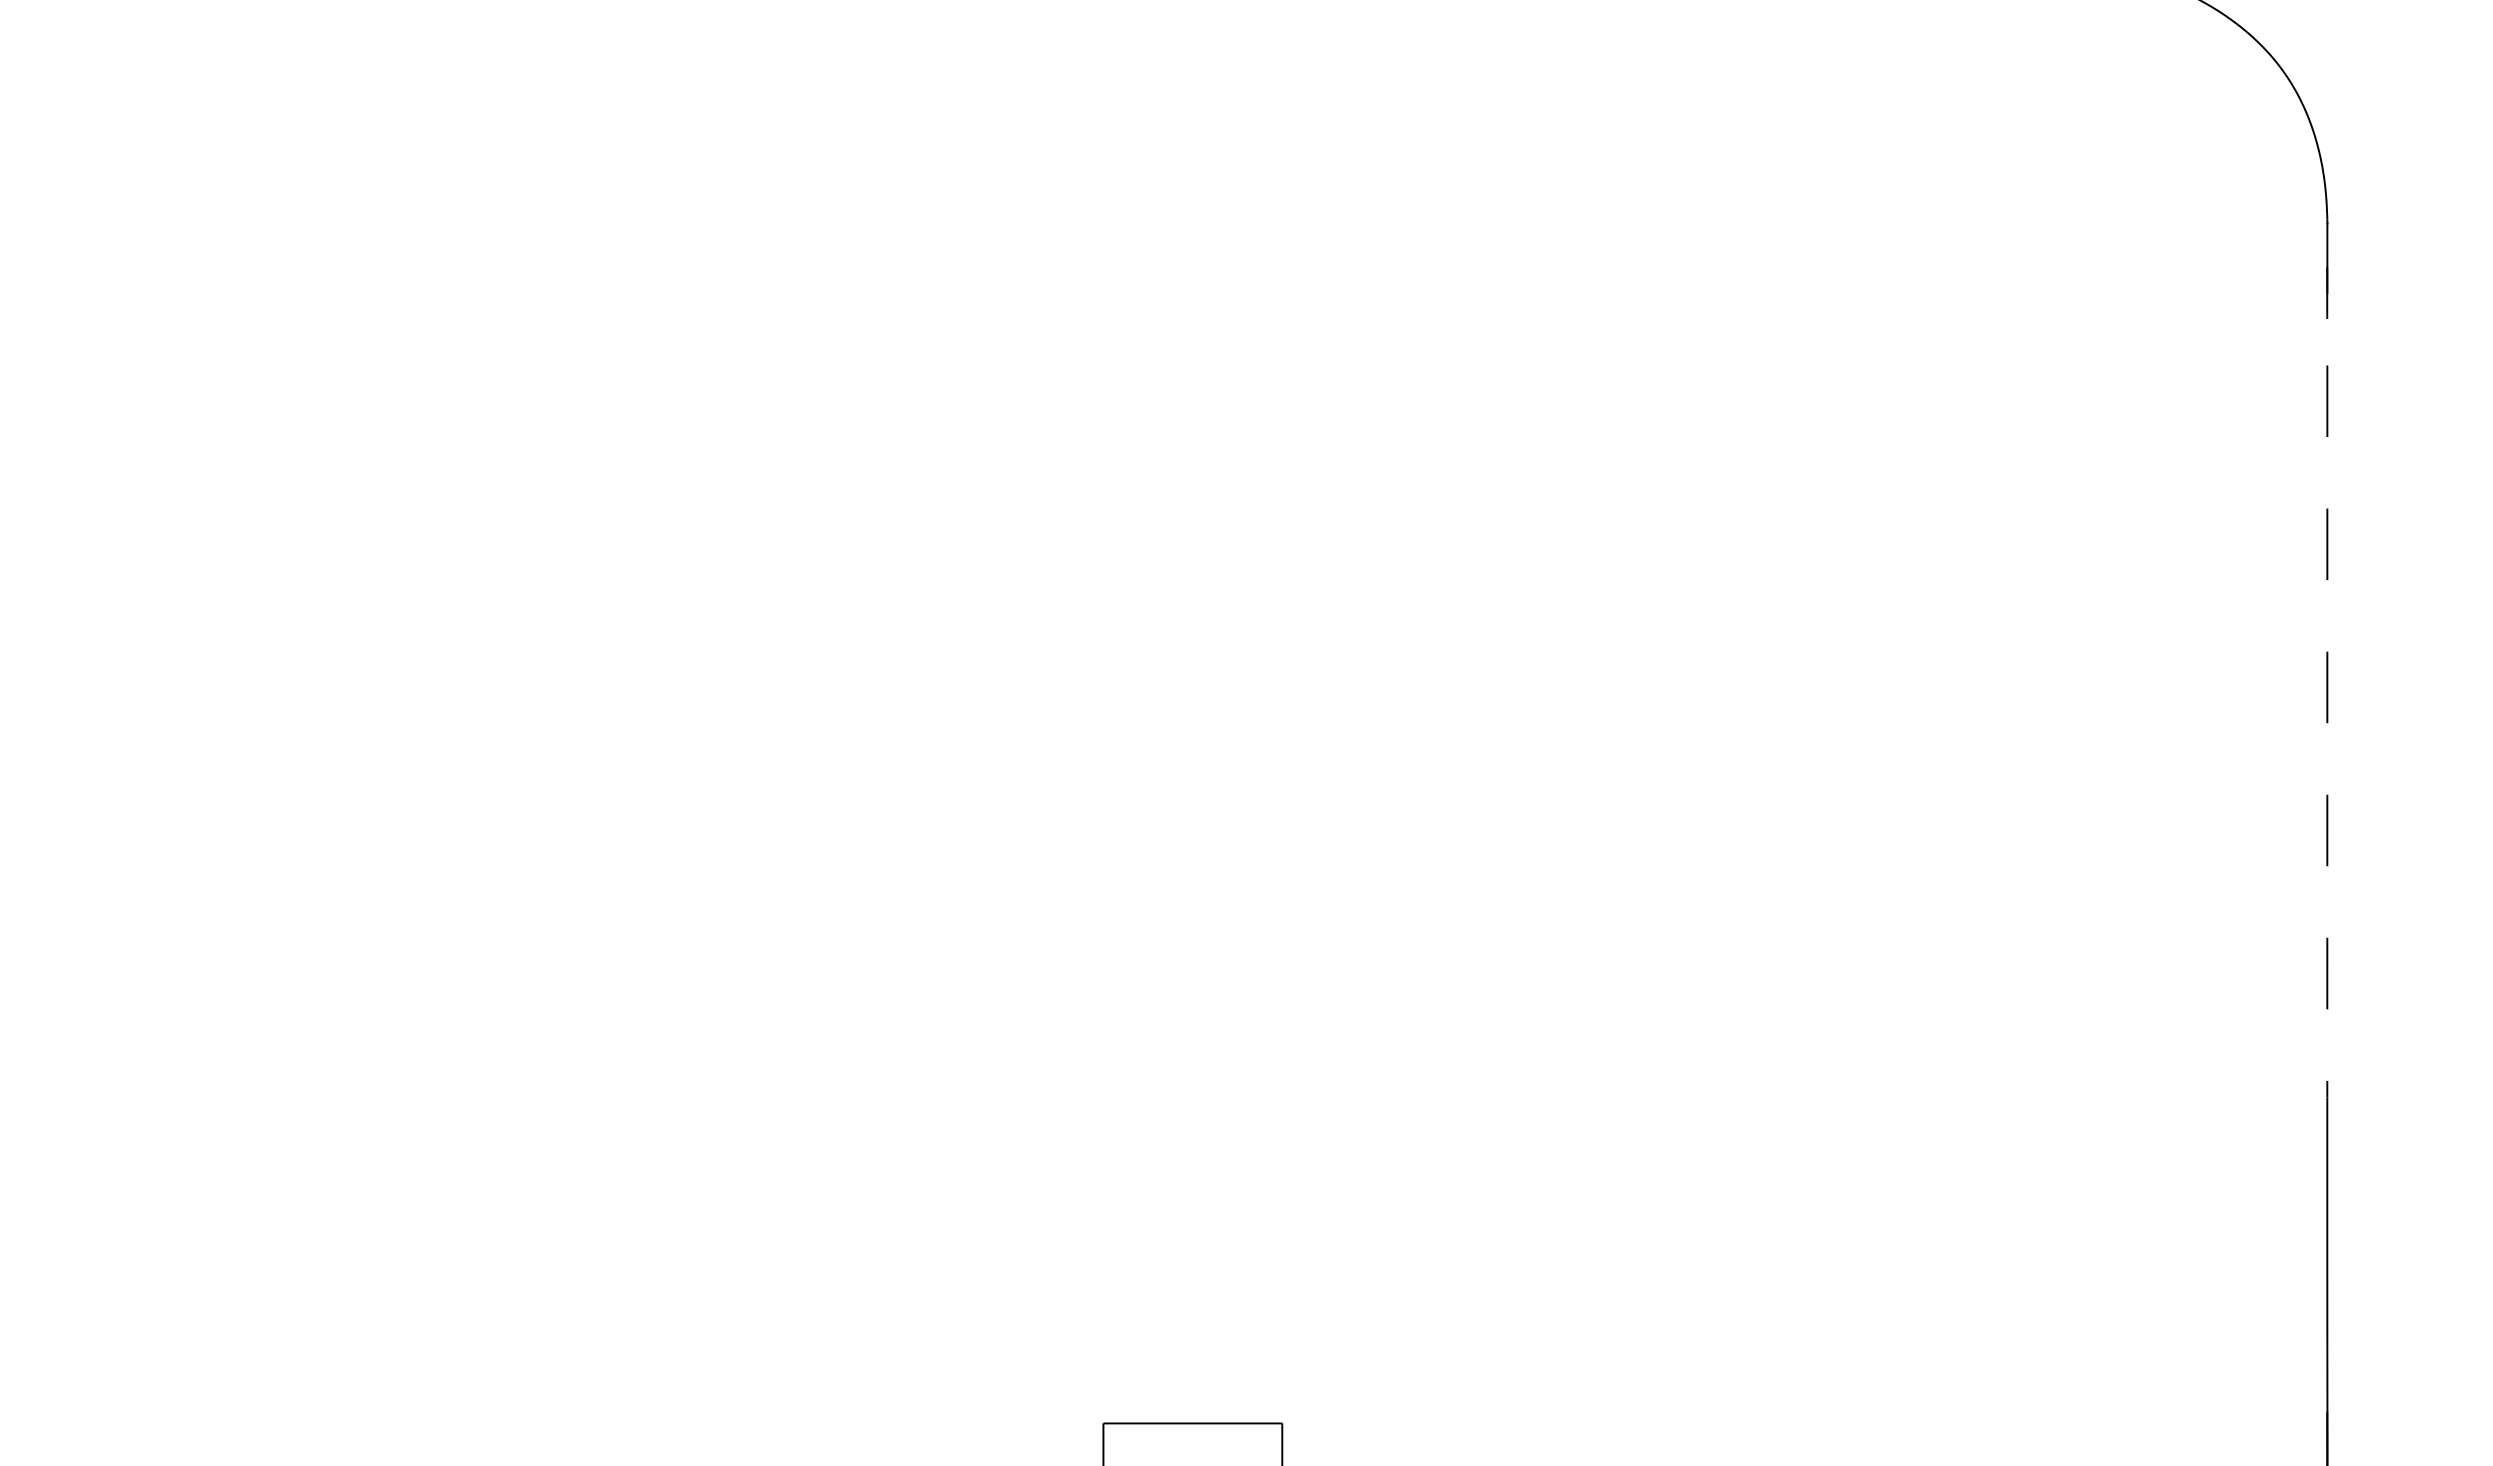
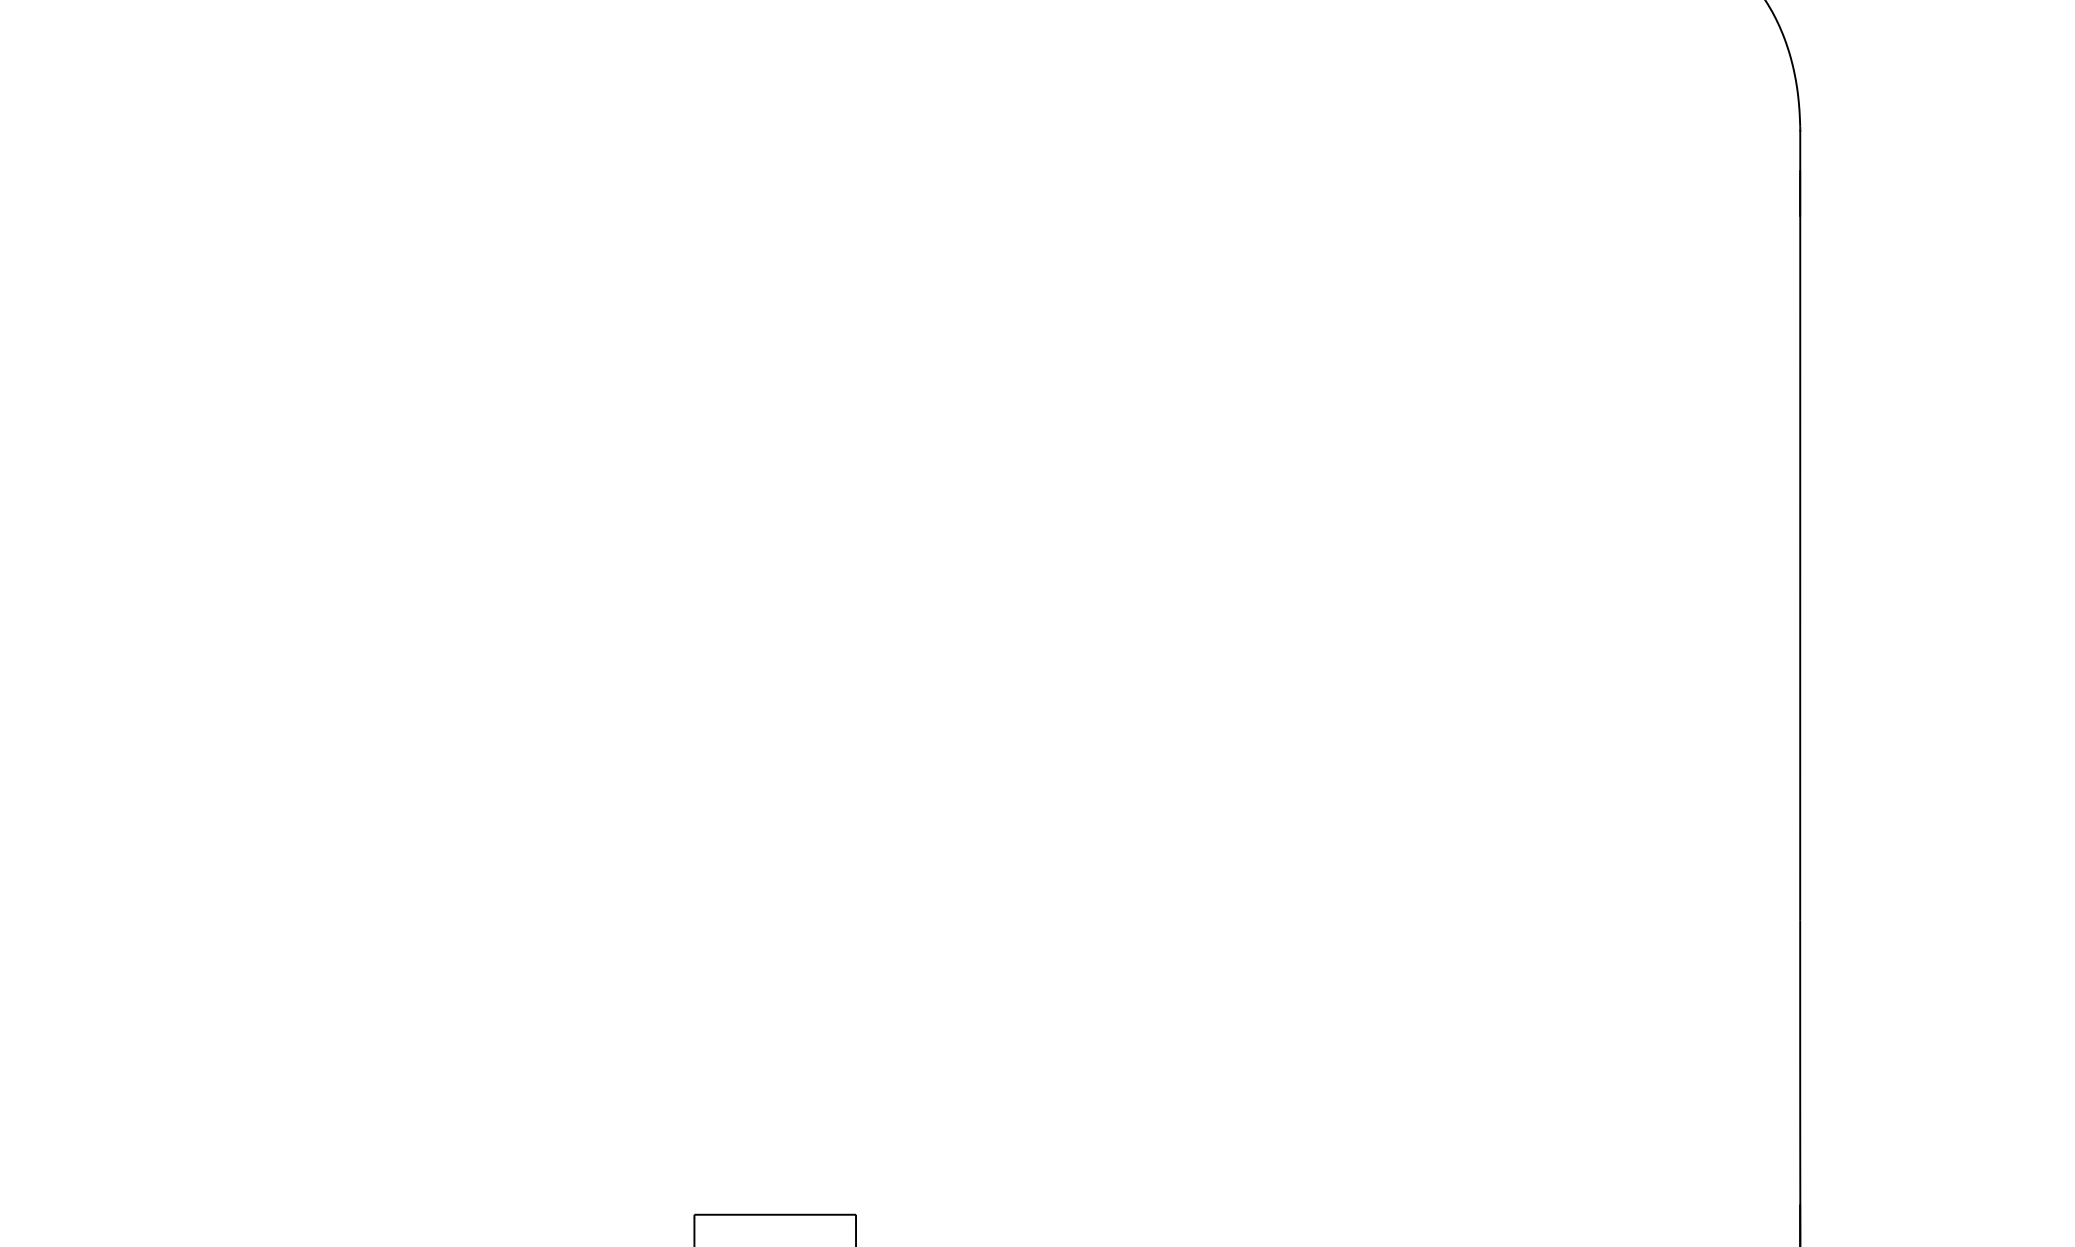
line: (2327, 660) -> (1800, 525), dashed -> solid

